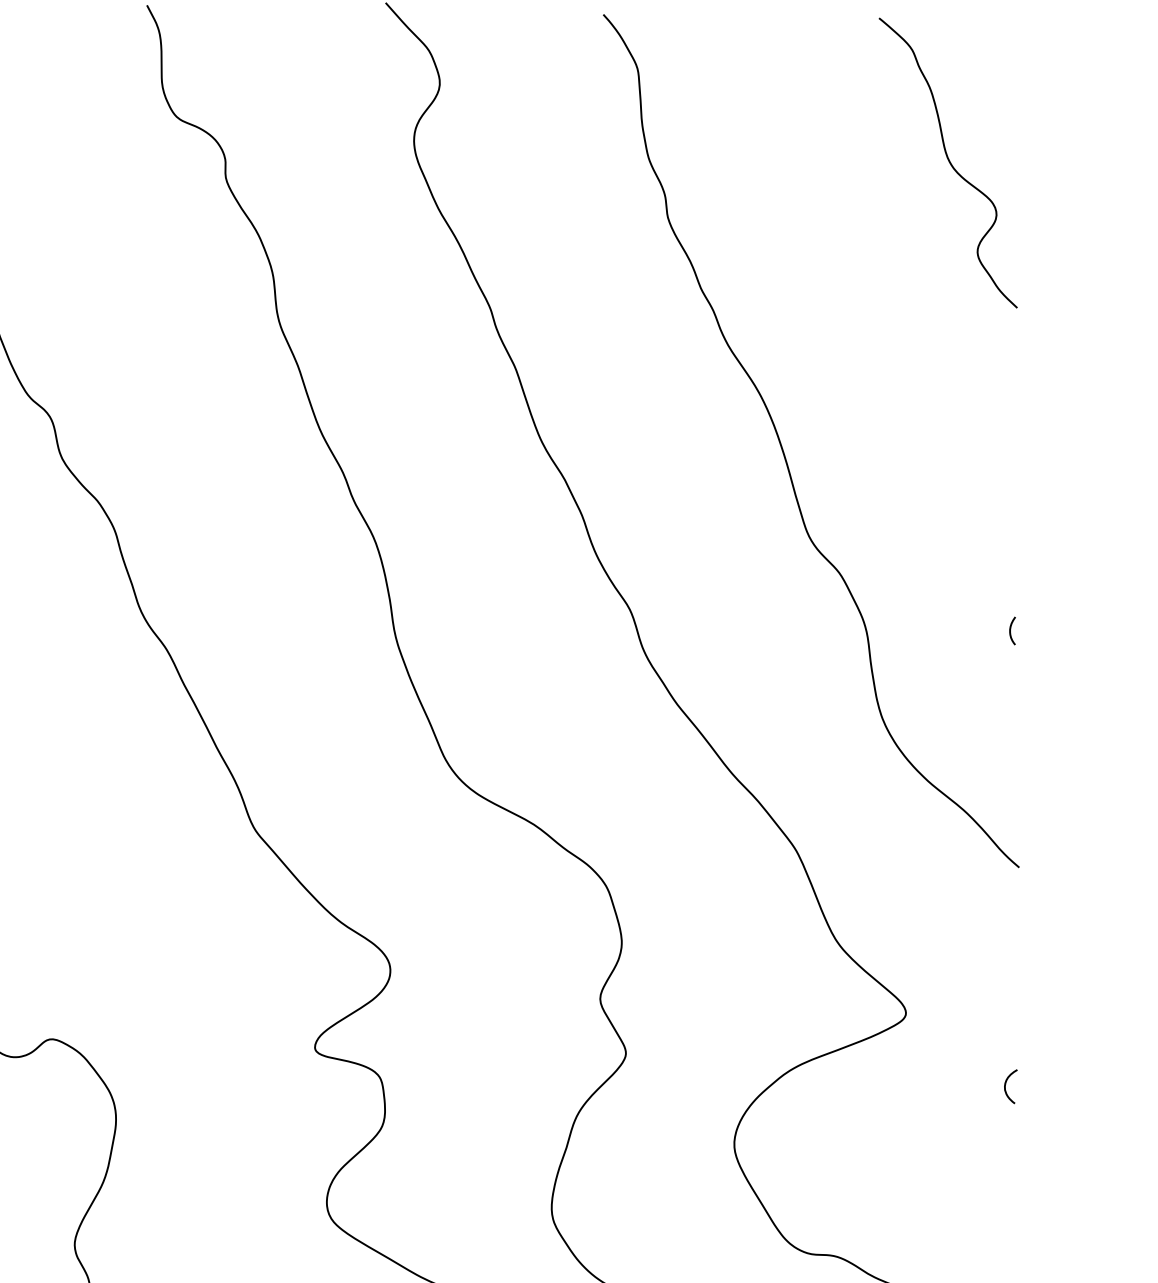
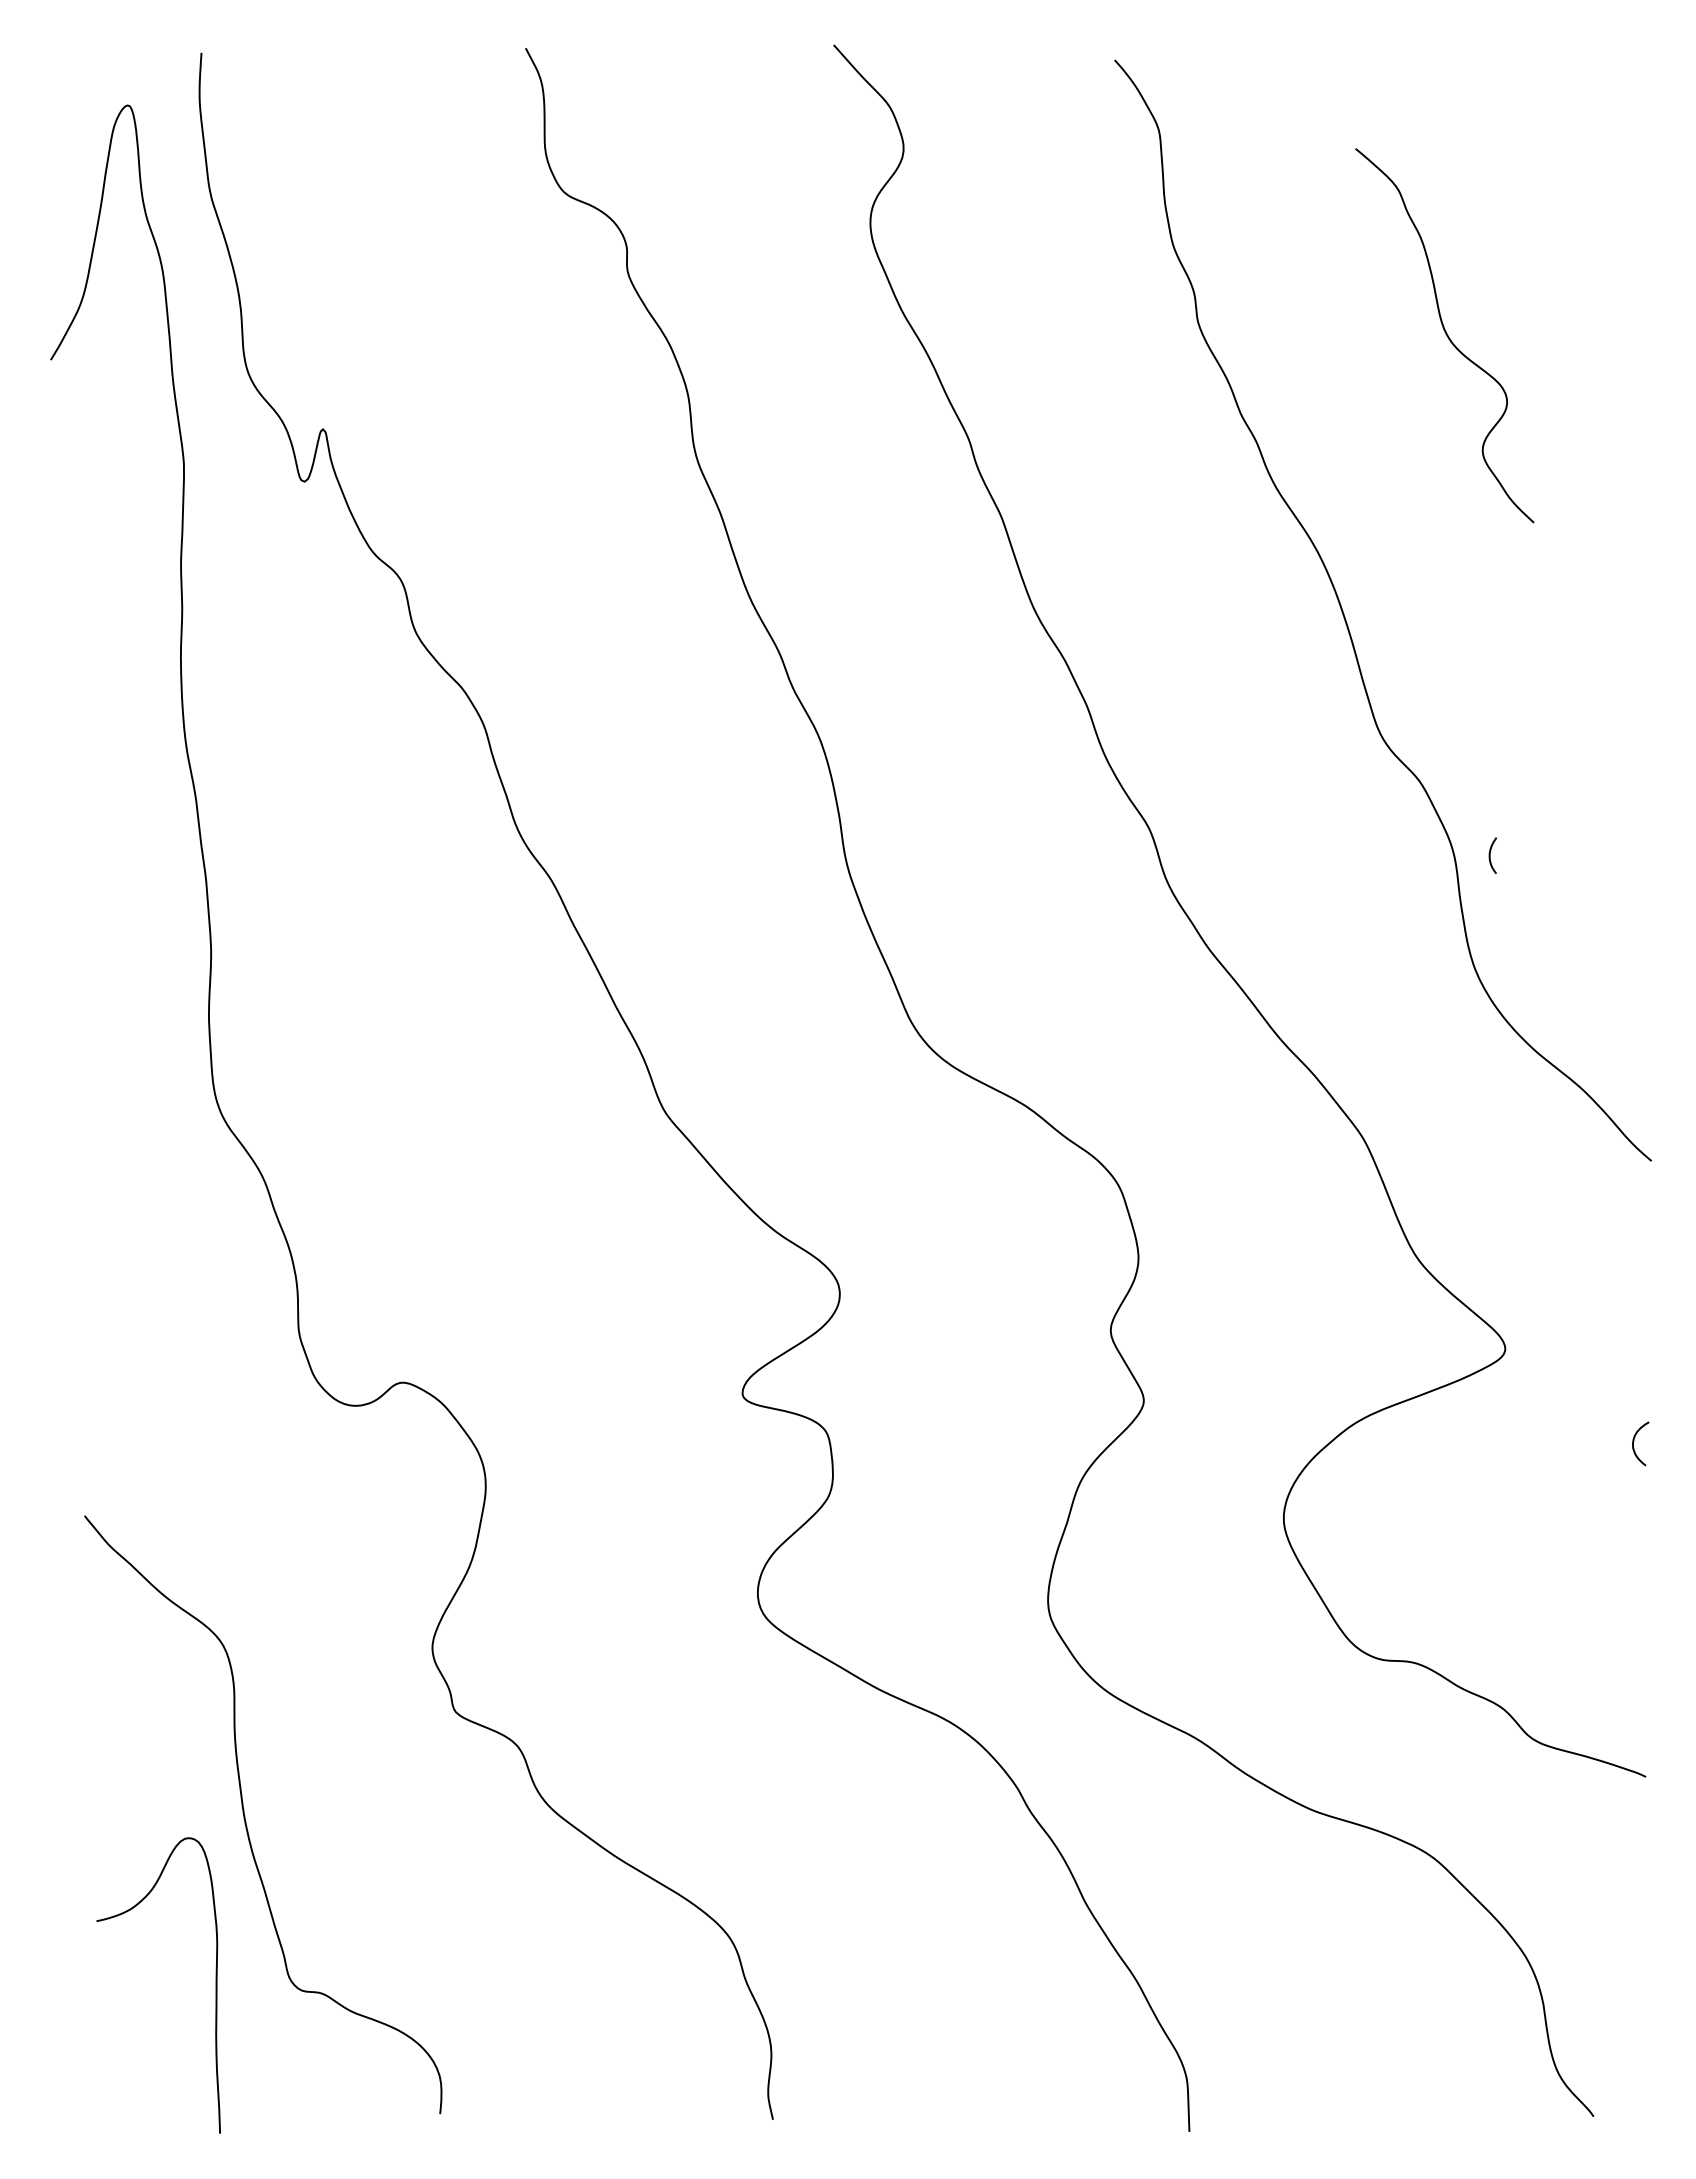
curve: (948, 162) -> (1445, 334), moved
curve: (1010, 630) -> (1490, 855), moved

